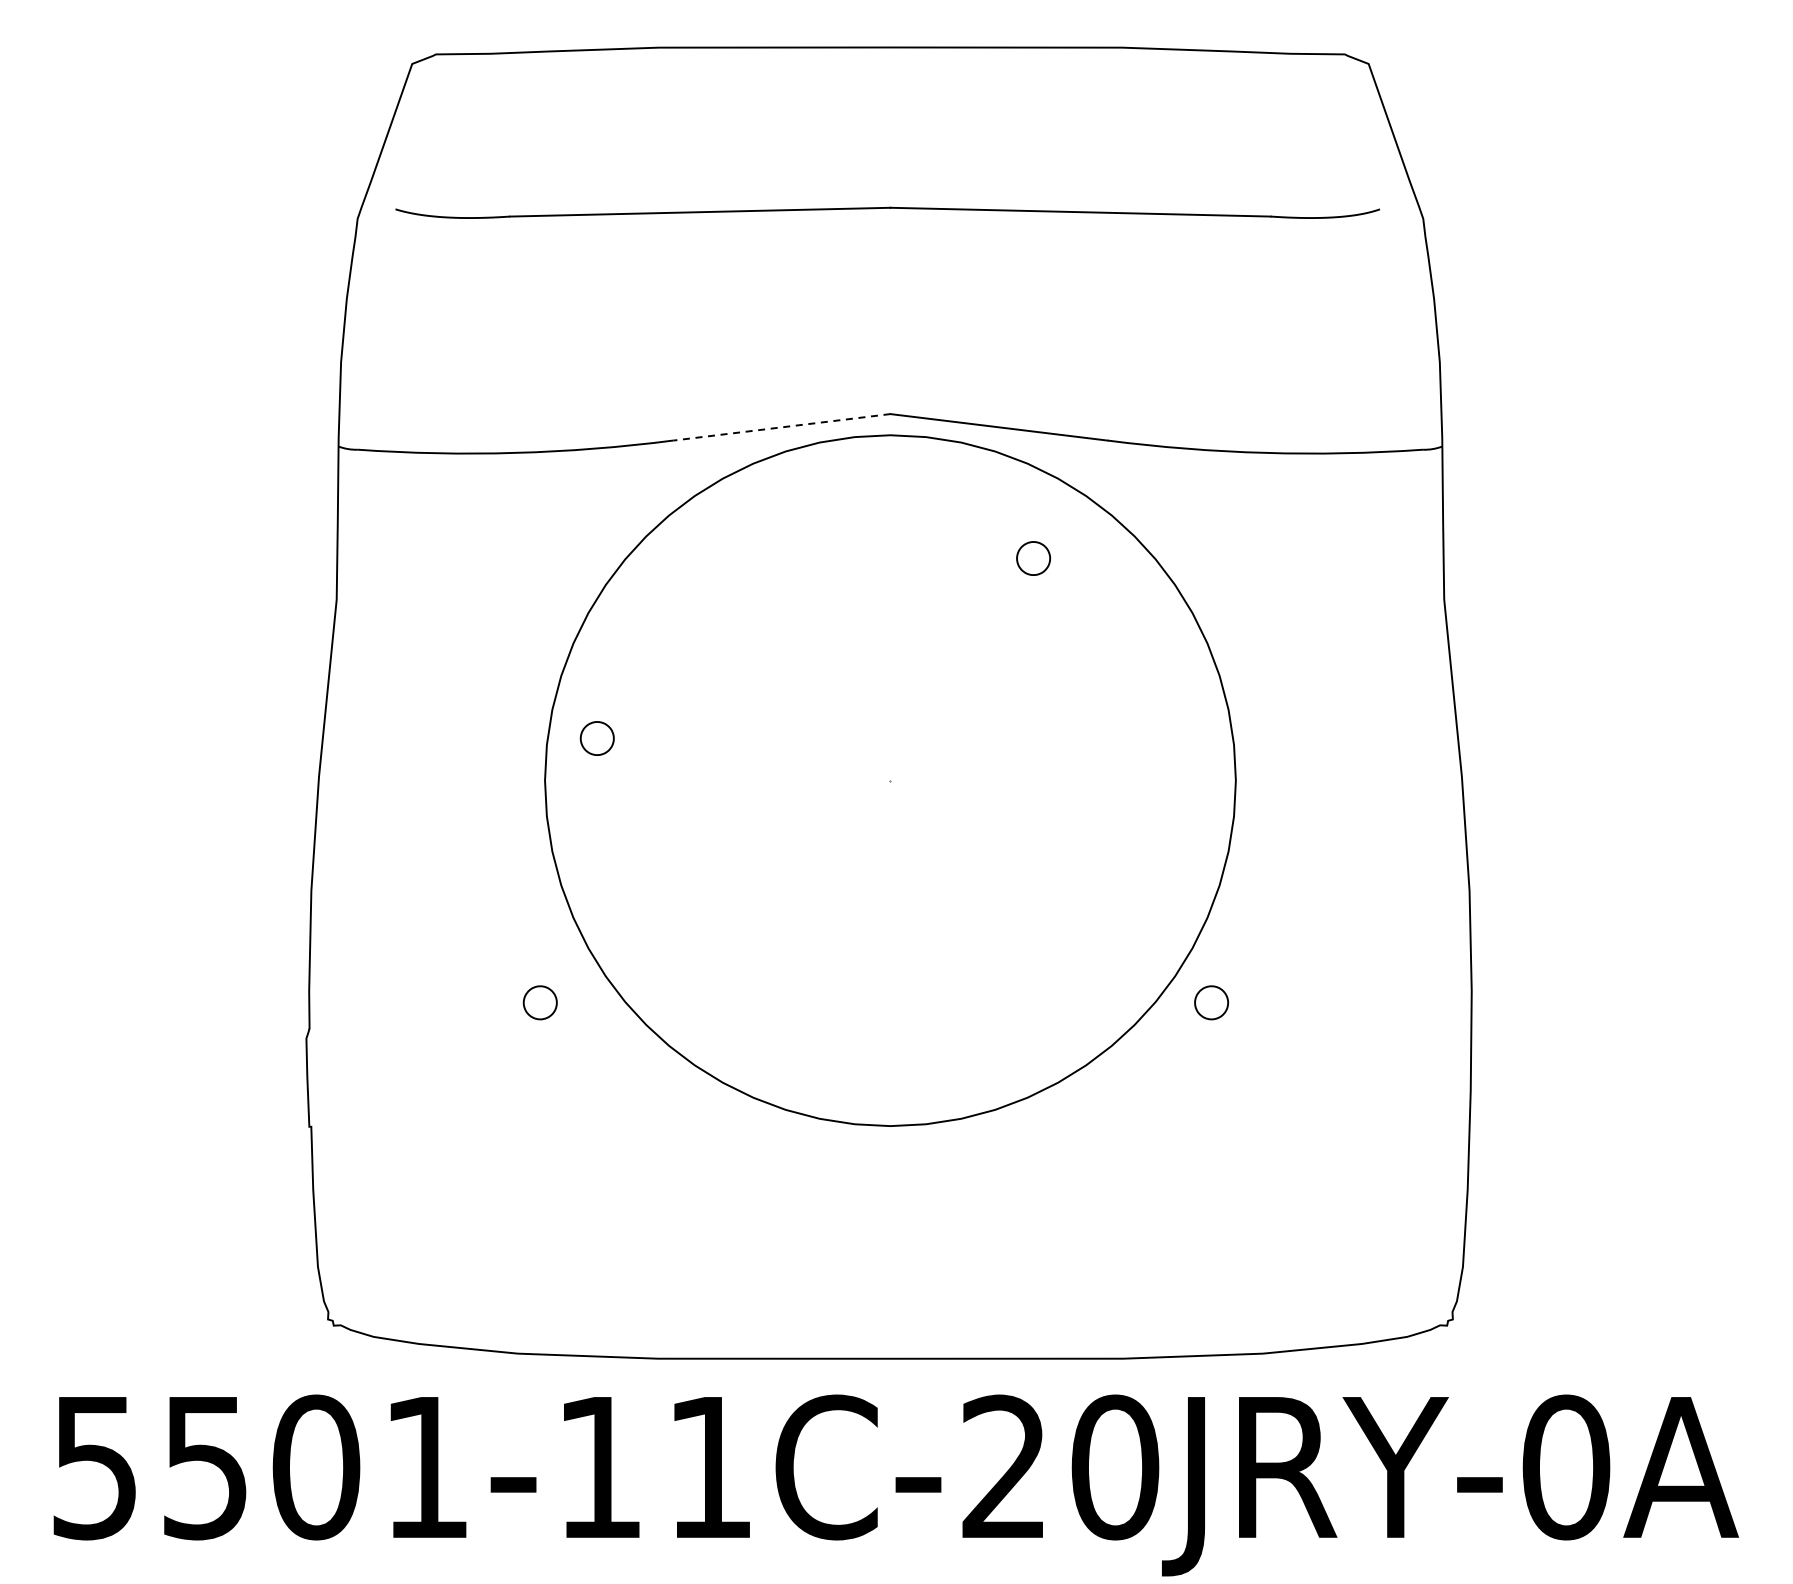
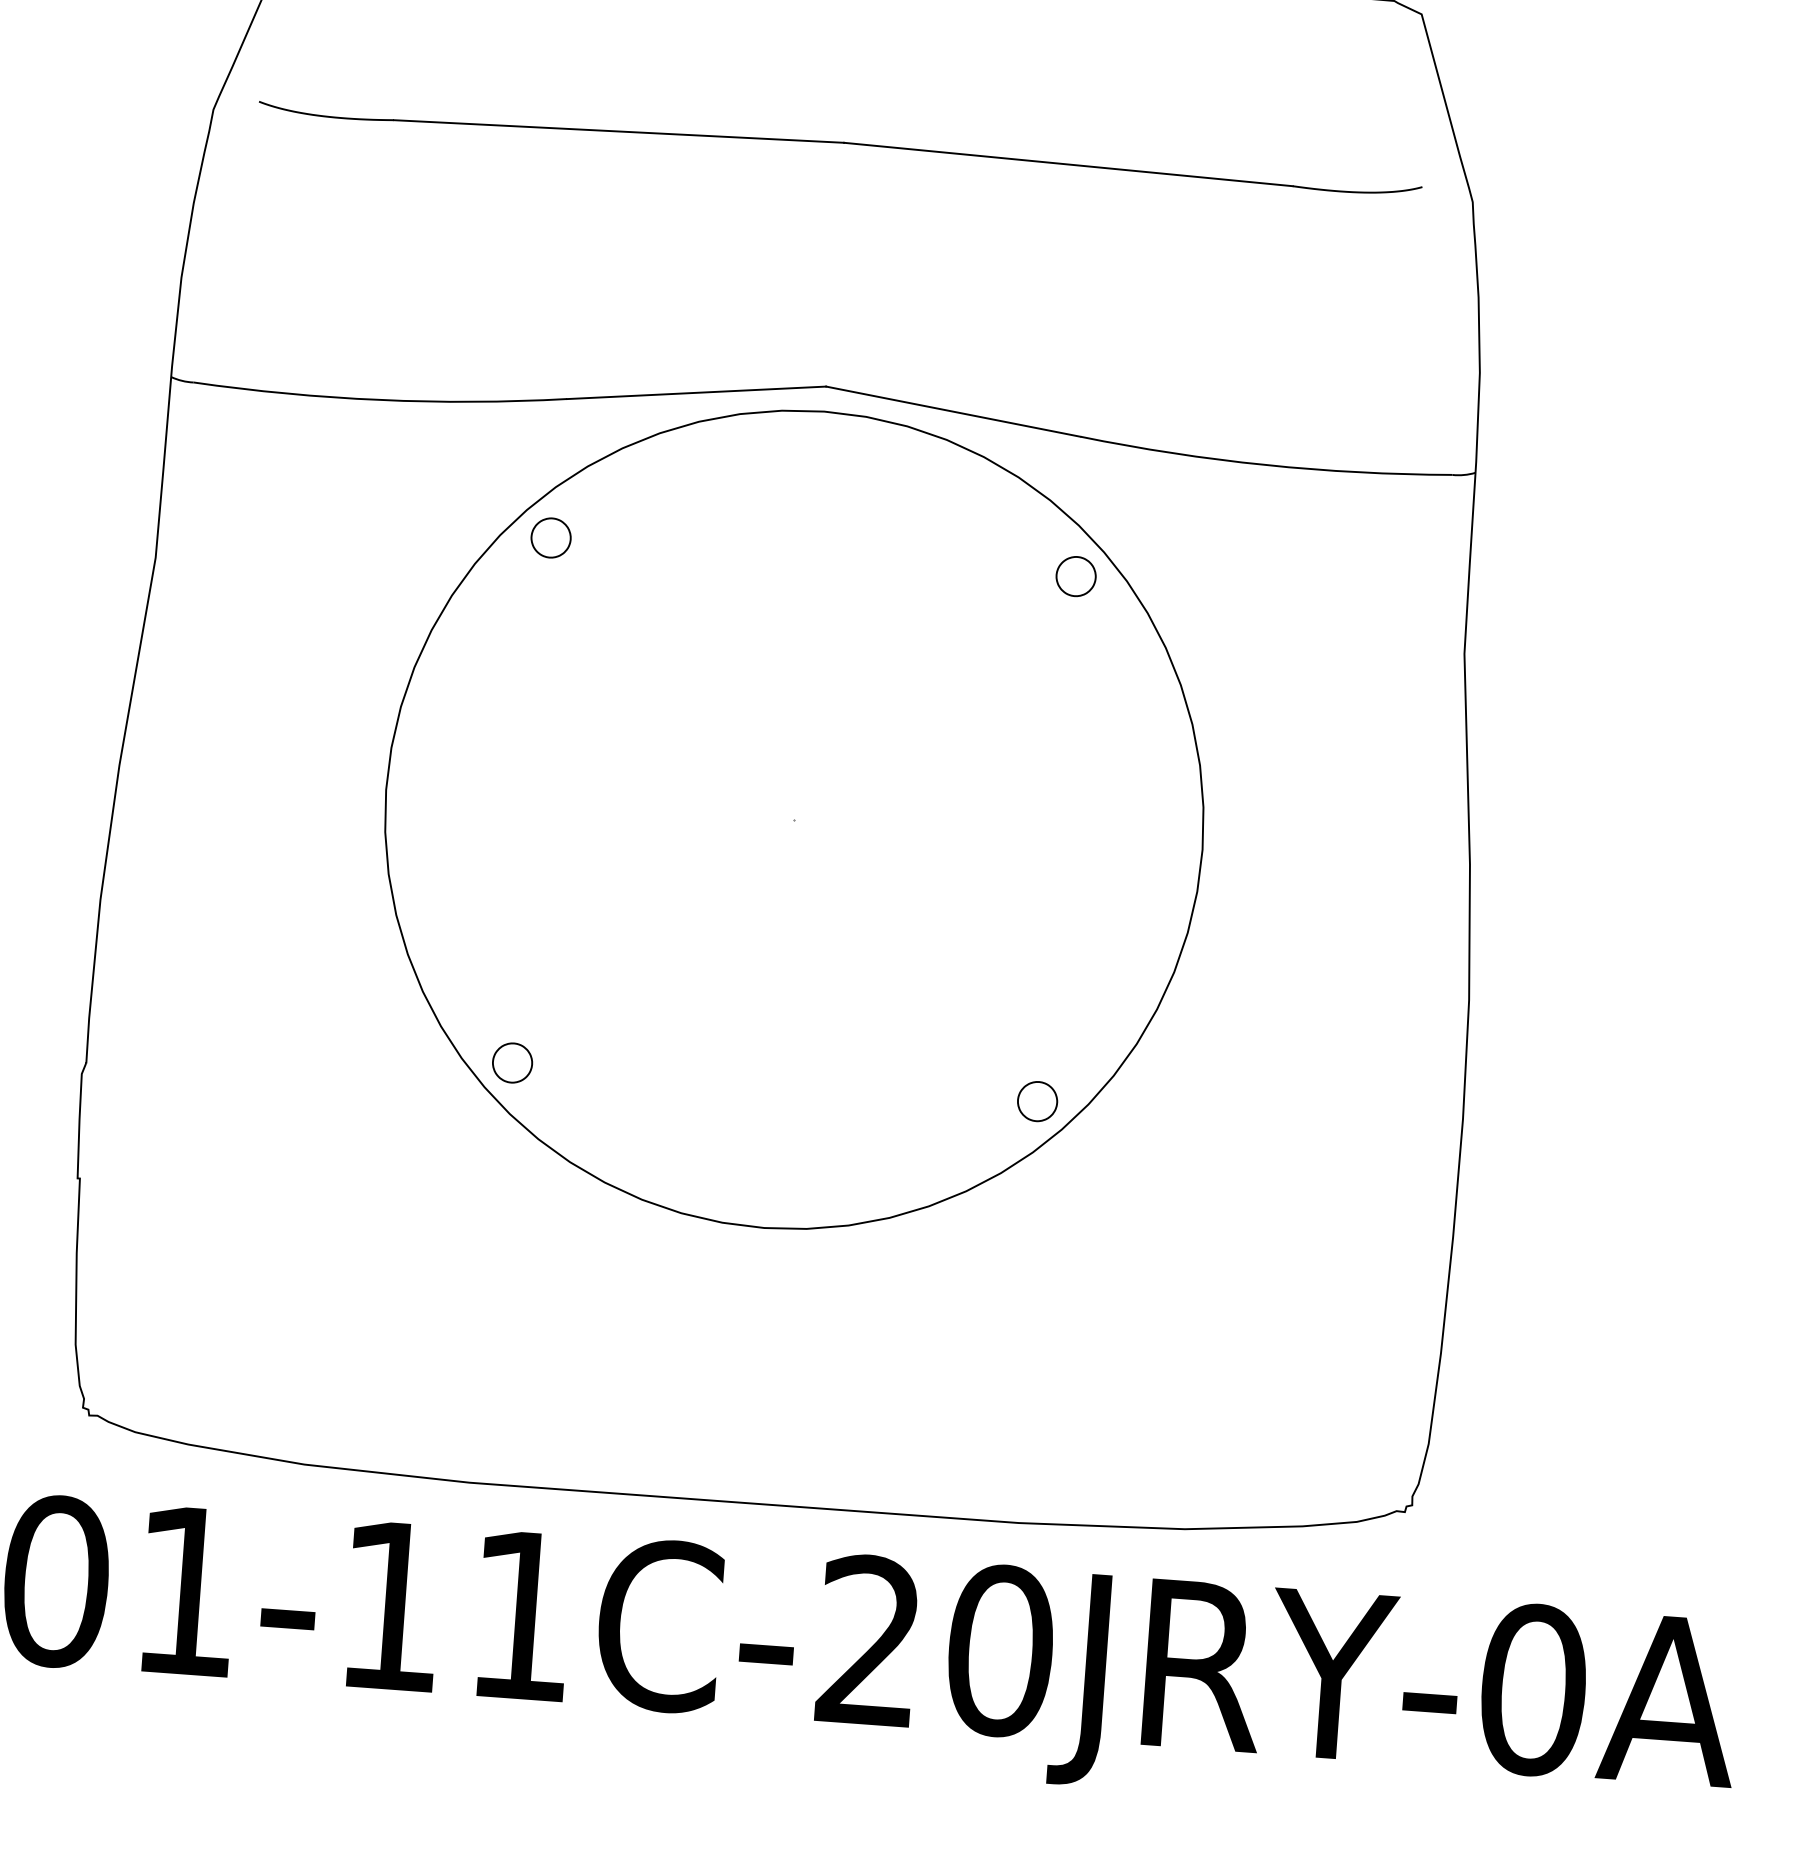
line: (781, 427) -> (696, 392), dashed -> solid
part: (1033, 558) -> (1076, 576), moved
part: (596, 738) -> (550, 537), moved
part: (539, 1002) -> (511, 1062), moved
part: (1211, 1002) -> (1037, 1101), moved

